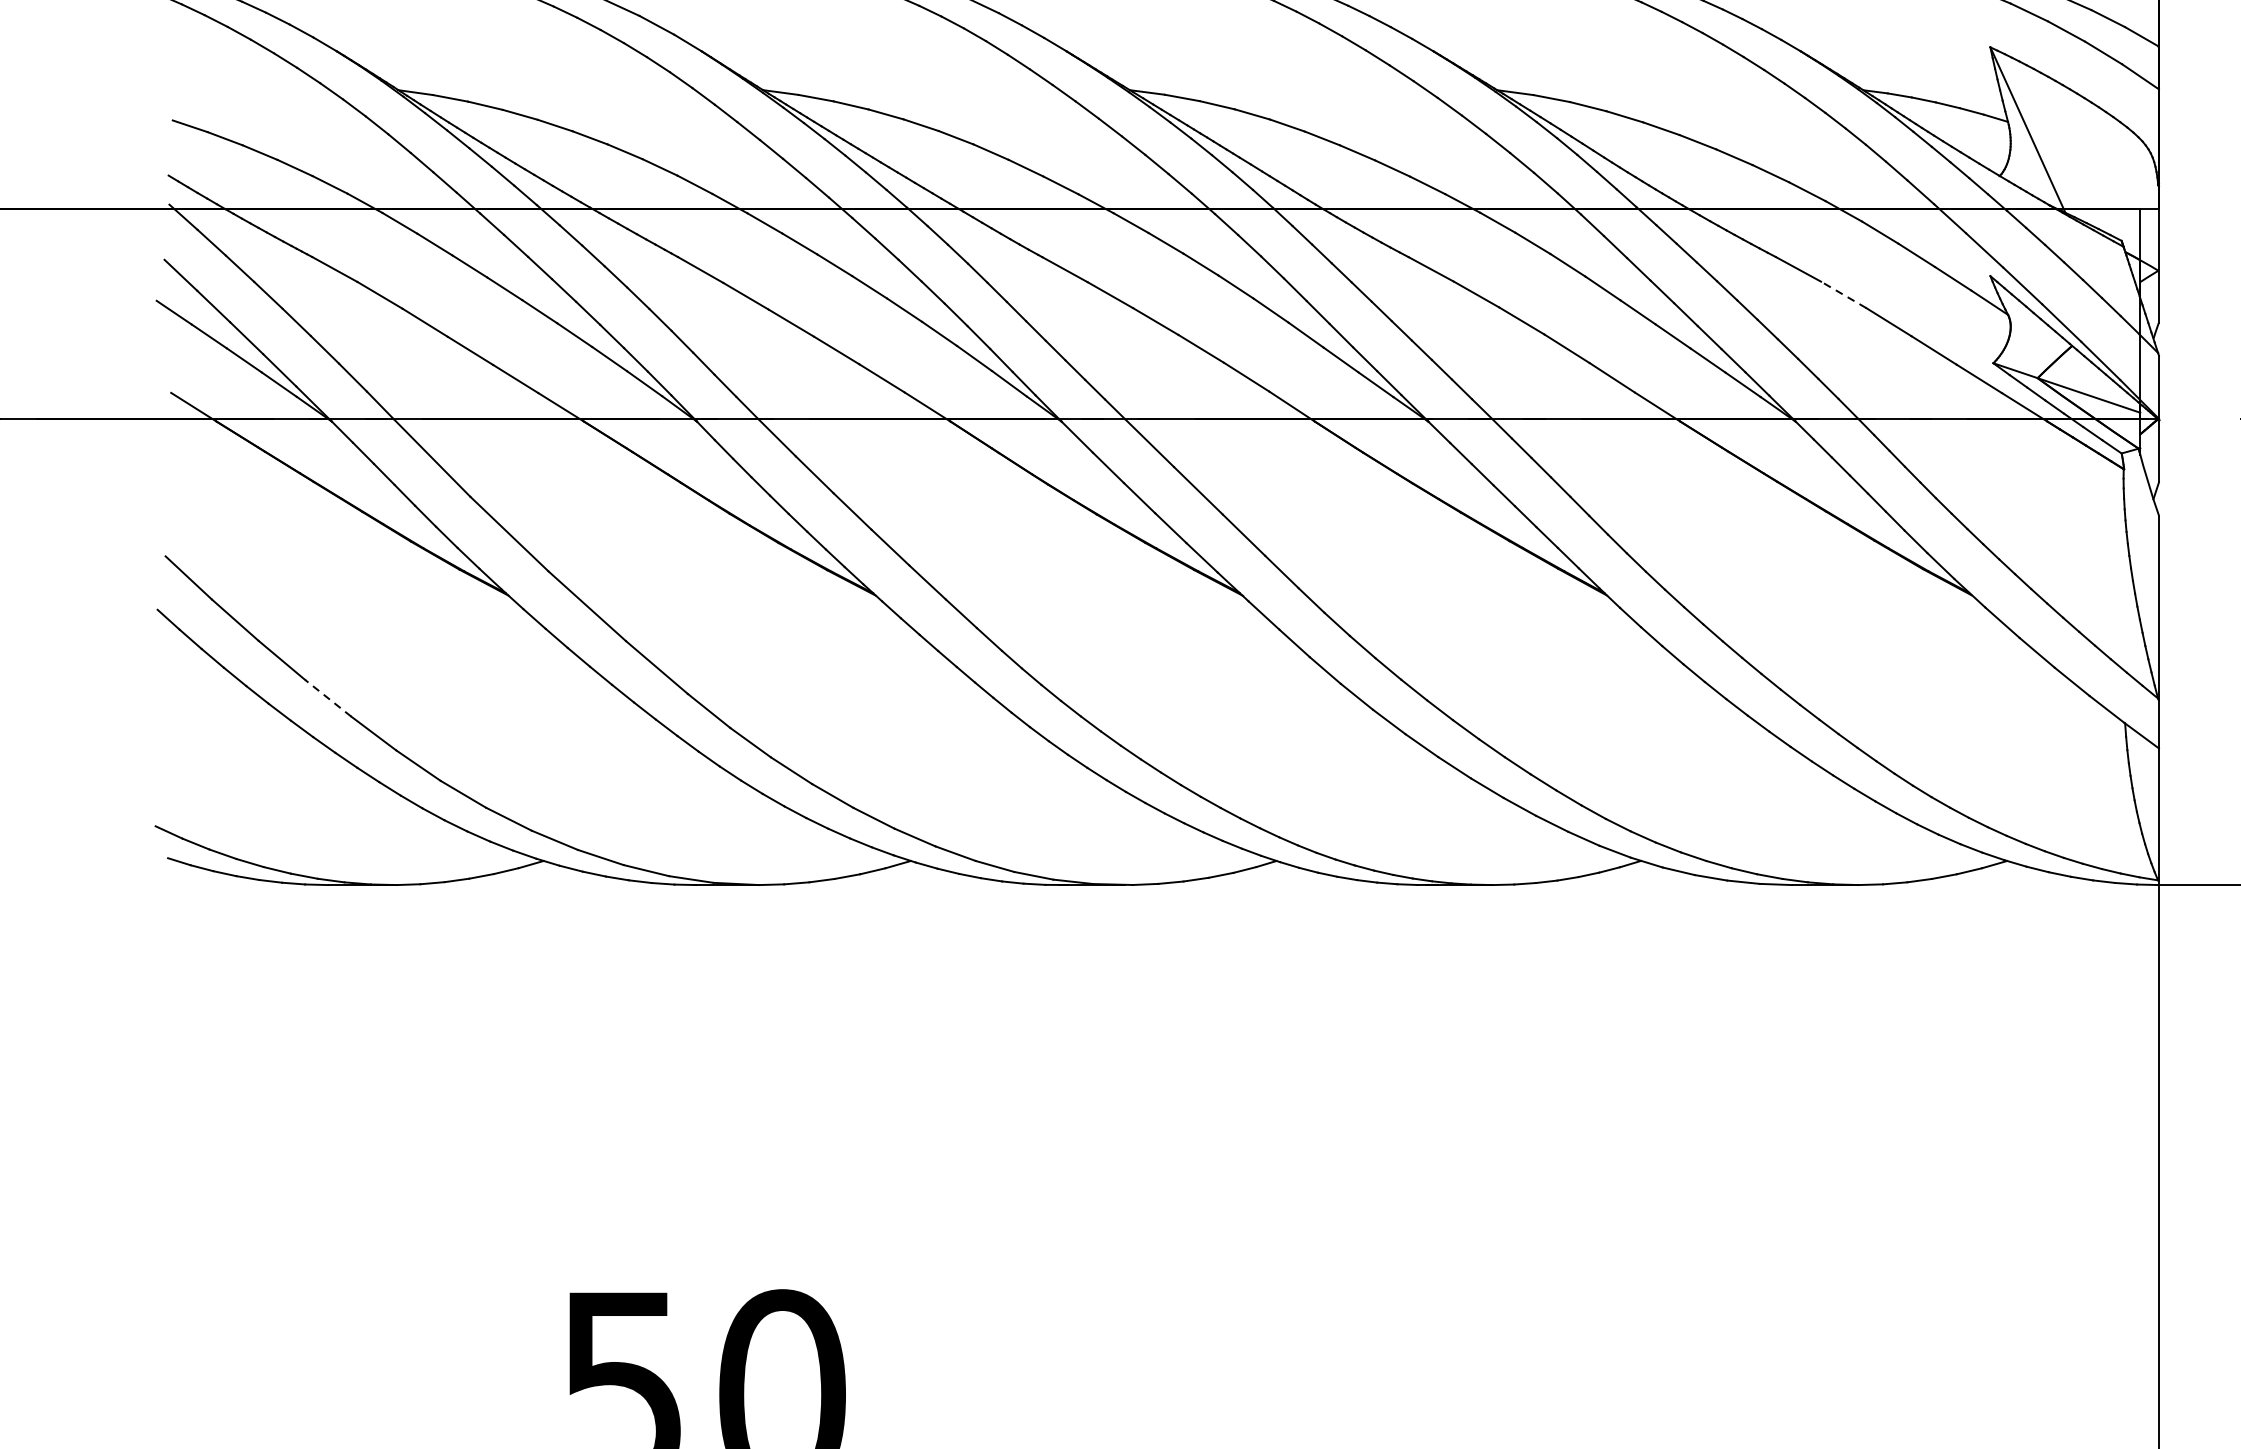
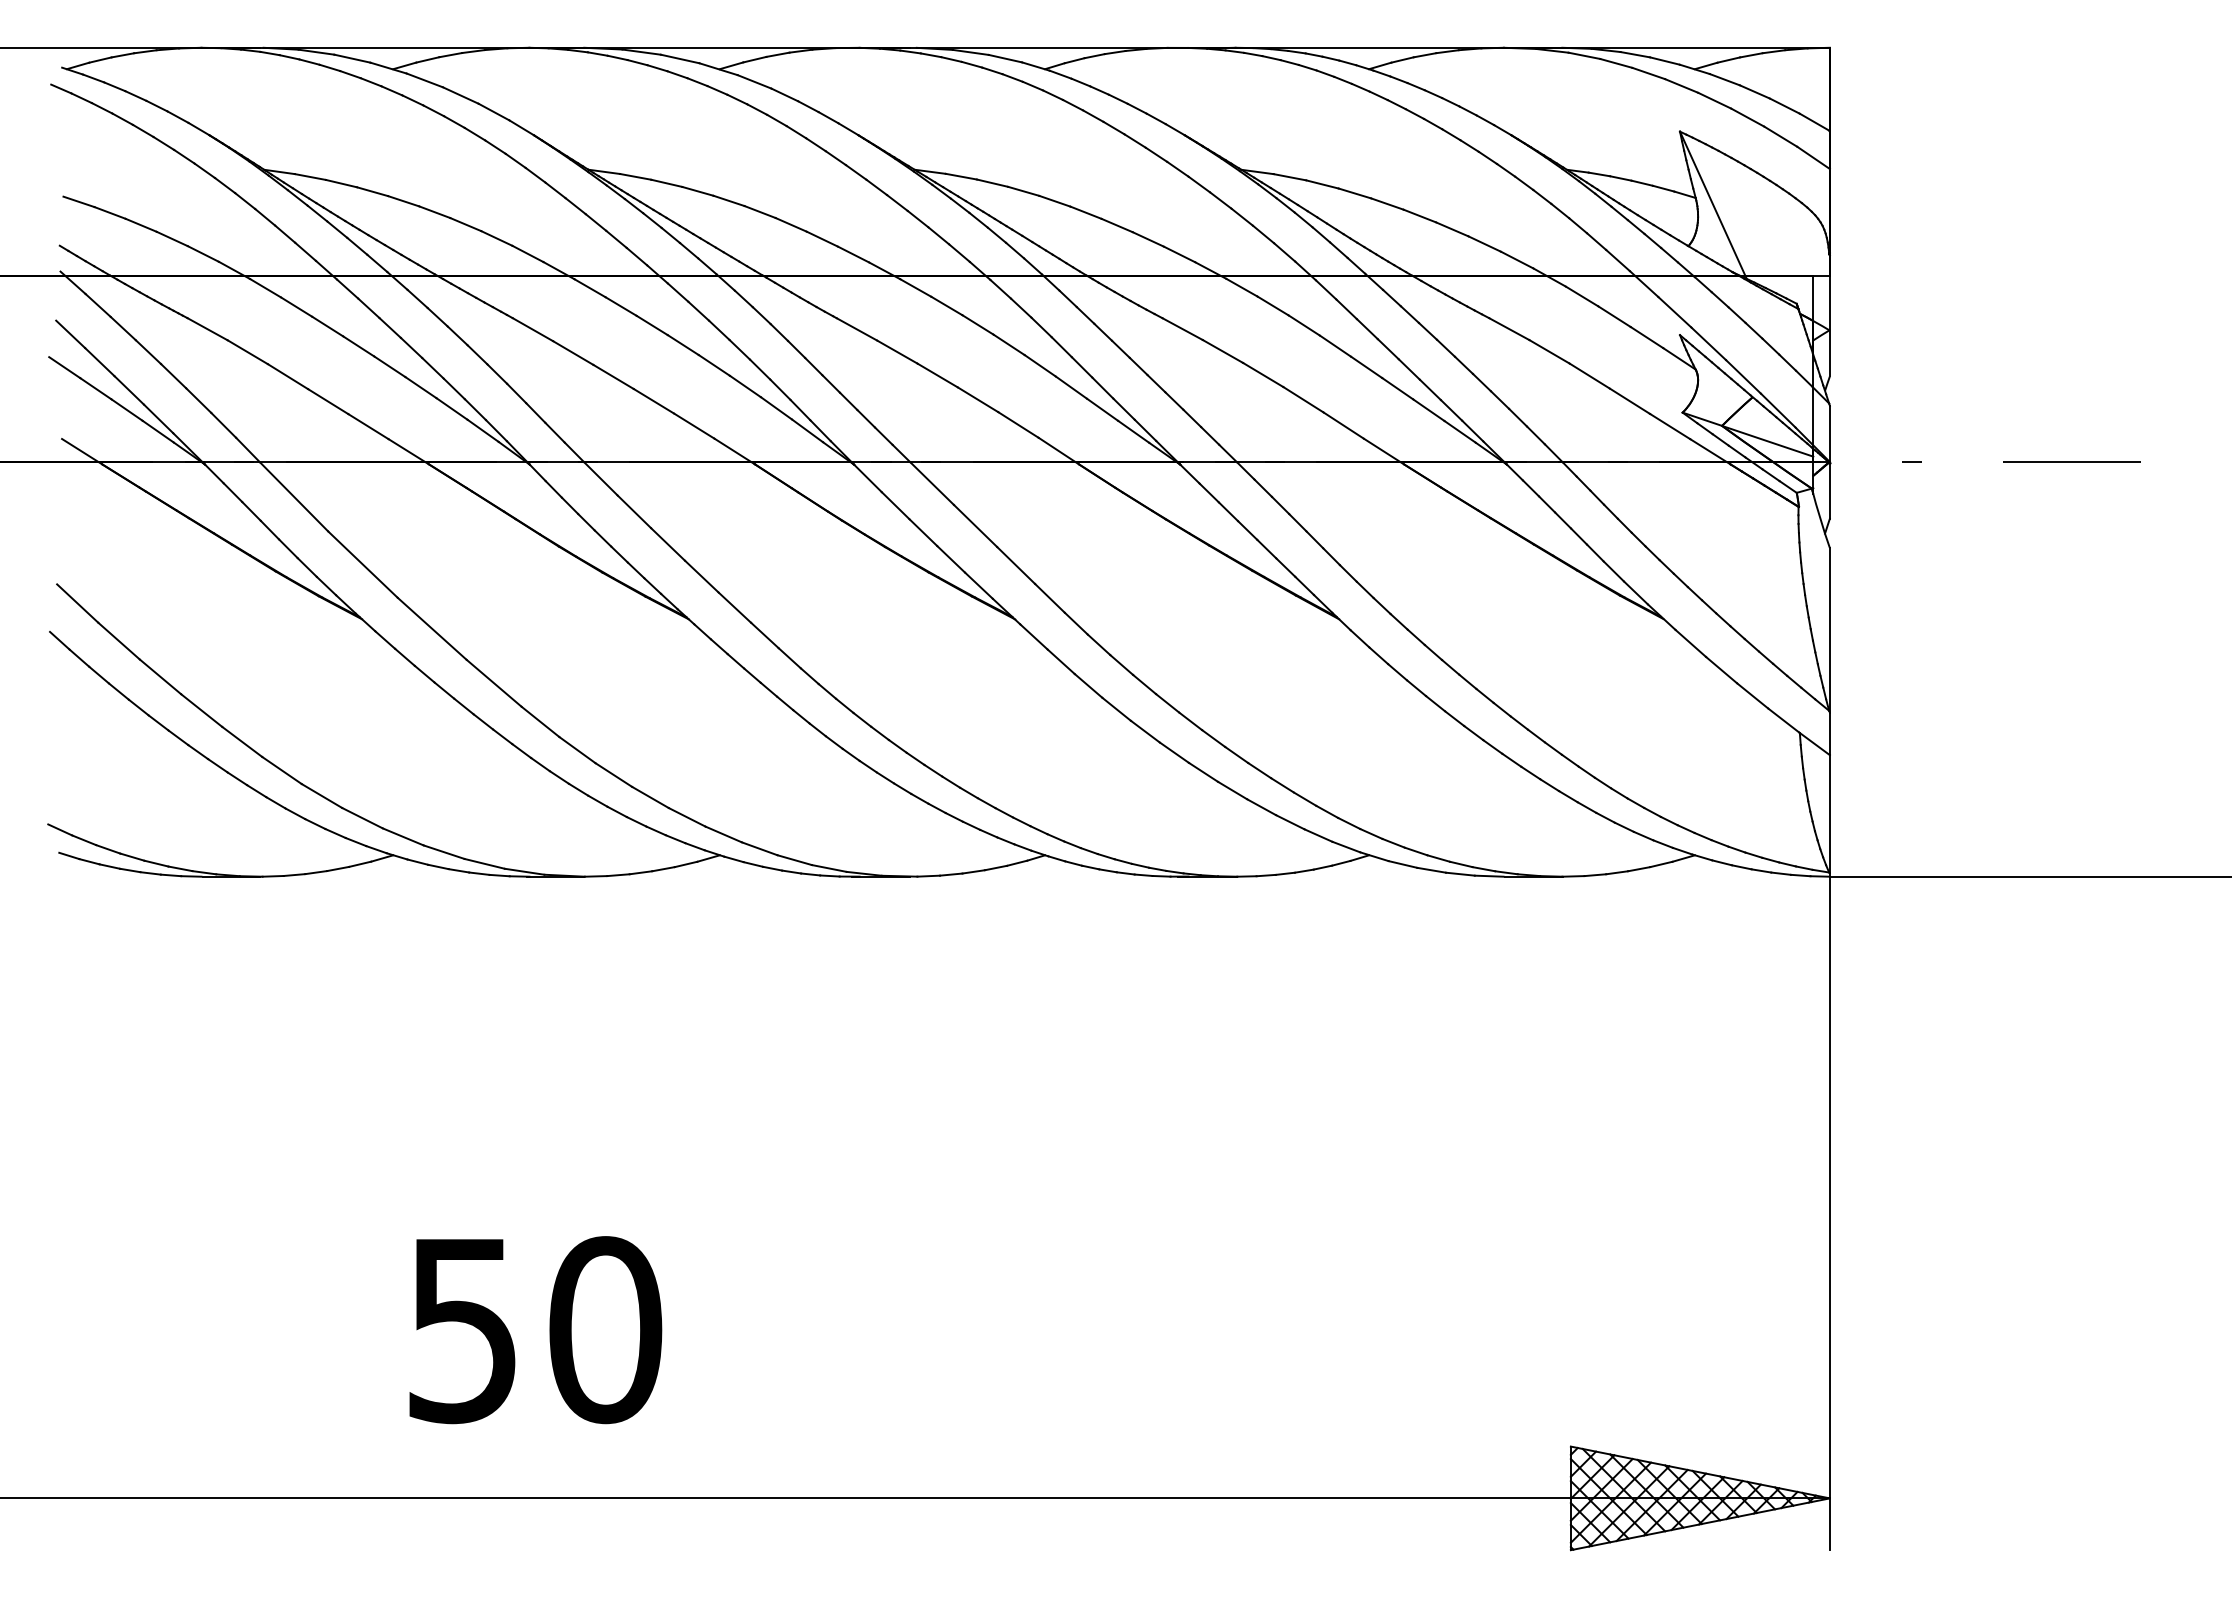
line: (1843, 294) -> (1549, 351), dashed -> solid
line: (327, 698) -> (201, 710), dashed -> solid

